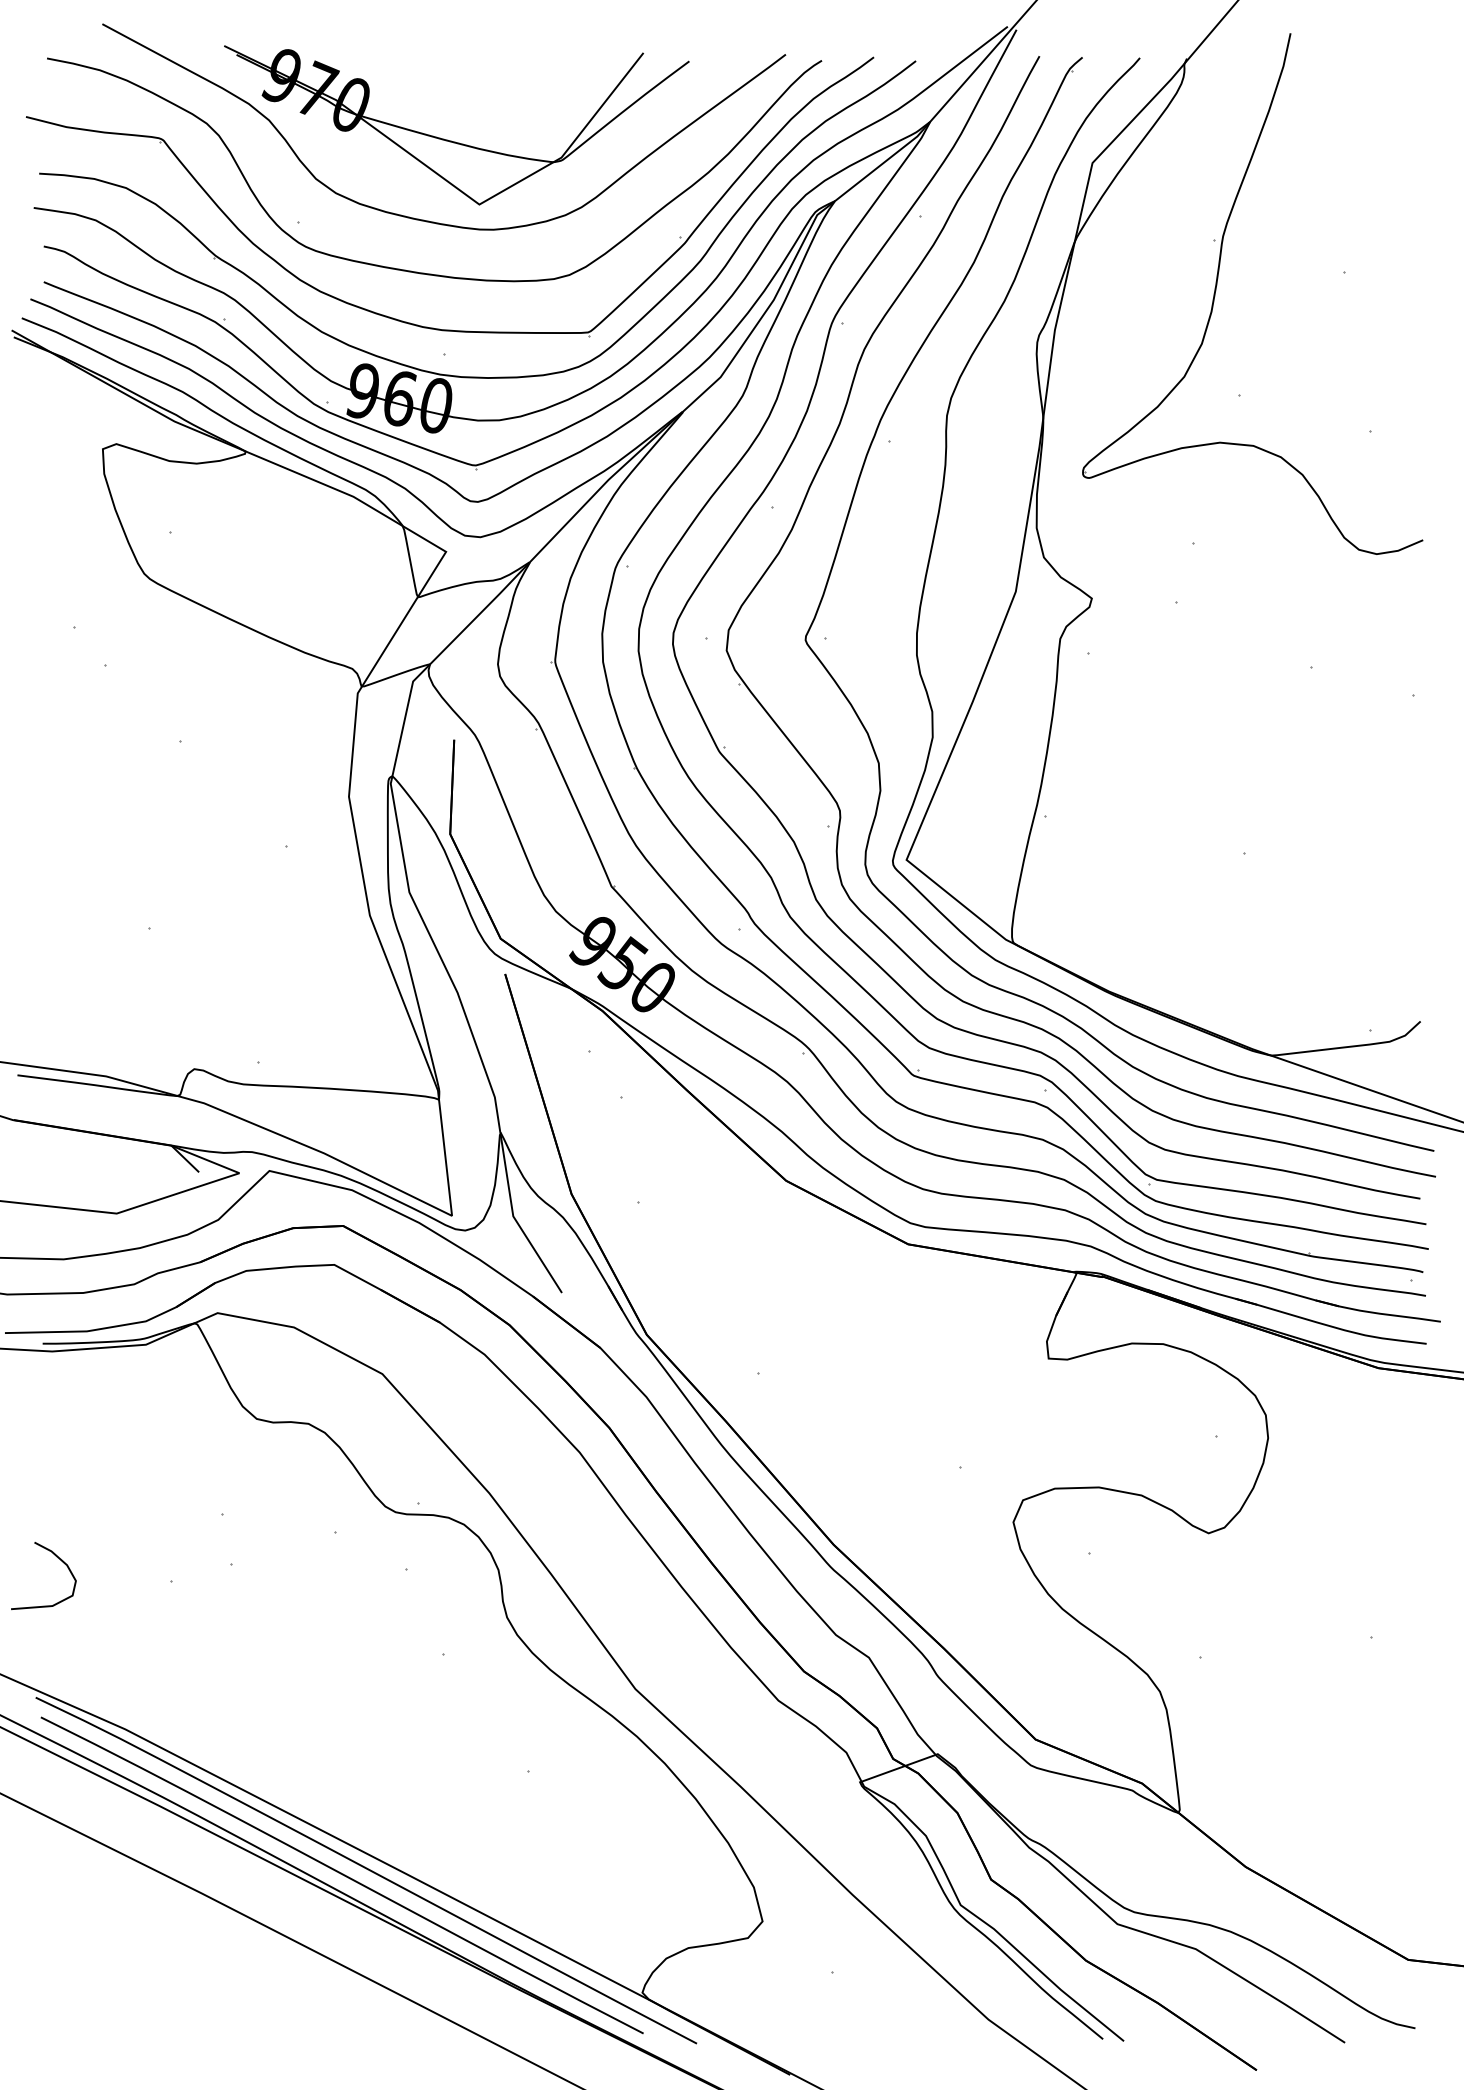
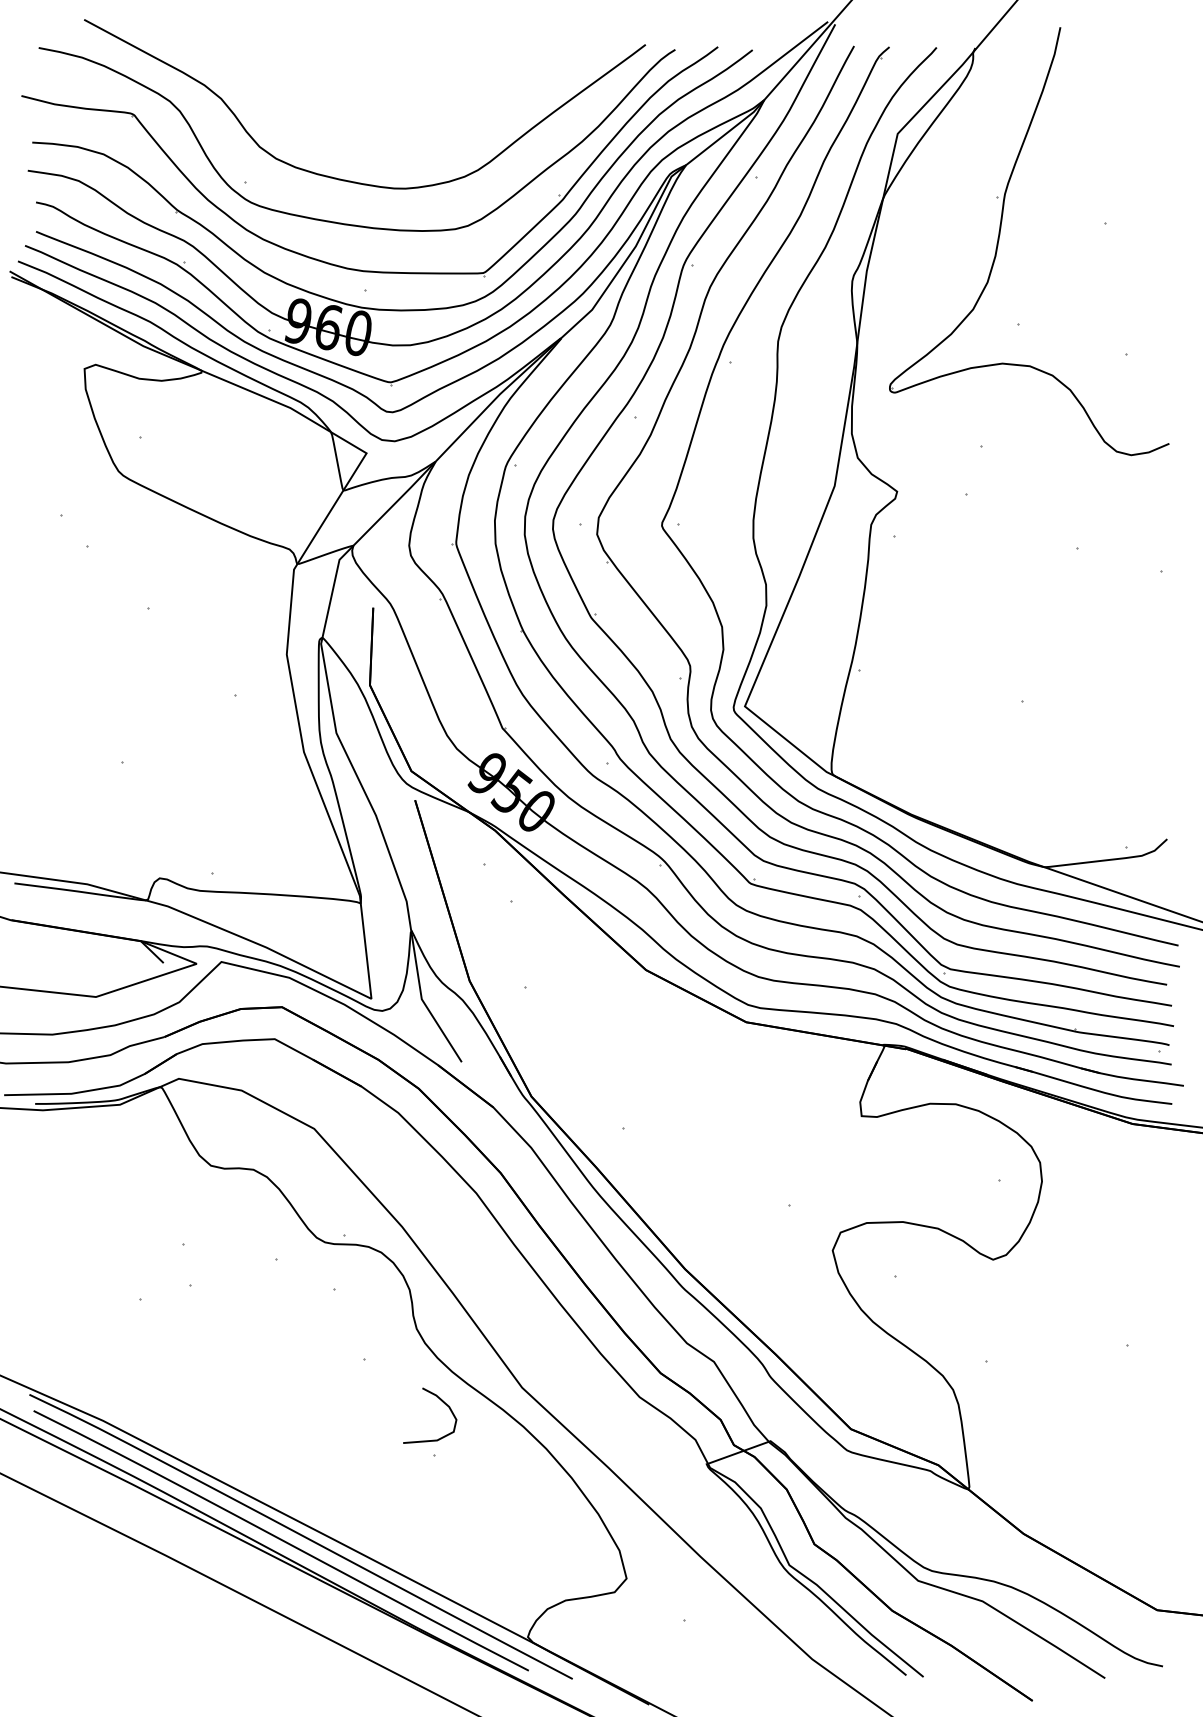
part: (453, 140) -> (372, 115), removed
curve: (58, 1559) -> (442, 1402), moved

